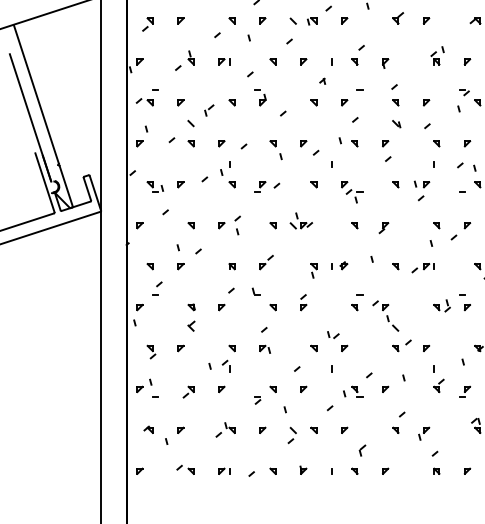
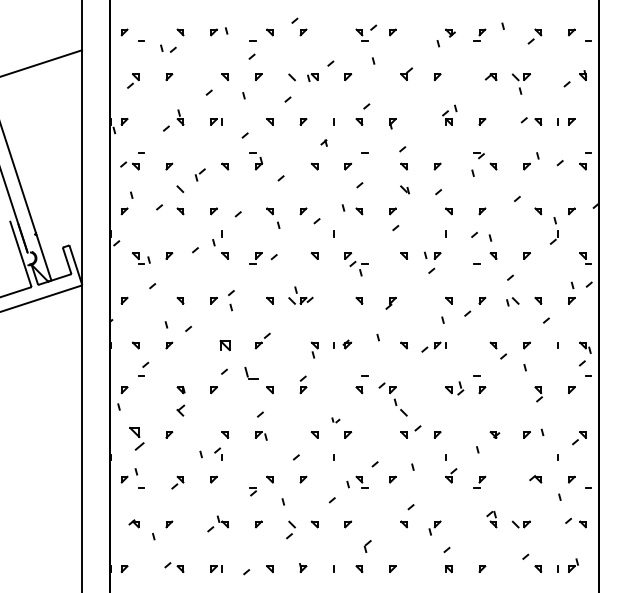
part: (232, 266) -> (225, 345), size x1.6
part: (256, 291) -> (251, 372), size x1.6
part: (333, 335) -> (335, 420), size x0.6
part: (151, 351) -> (137, 438), size x1.6

